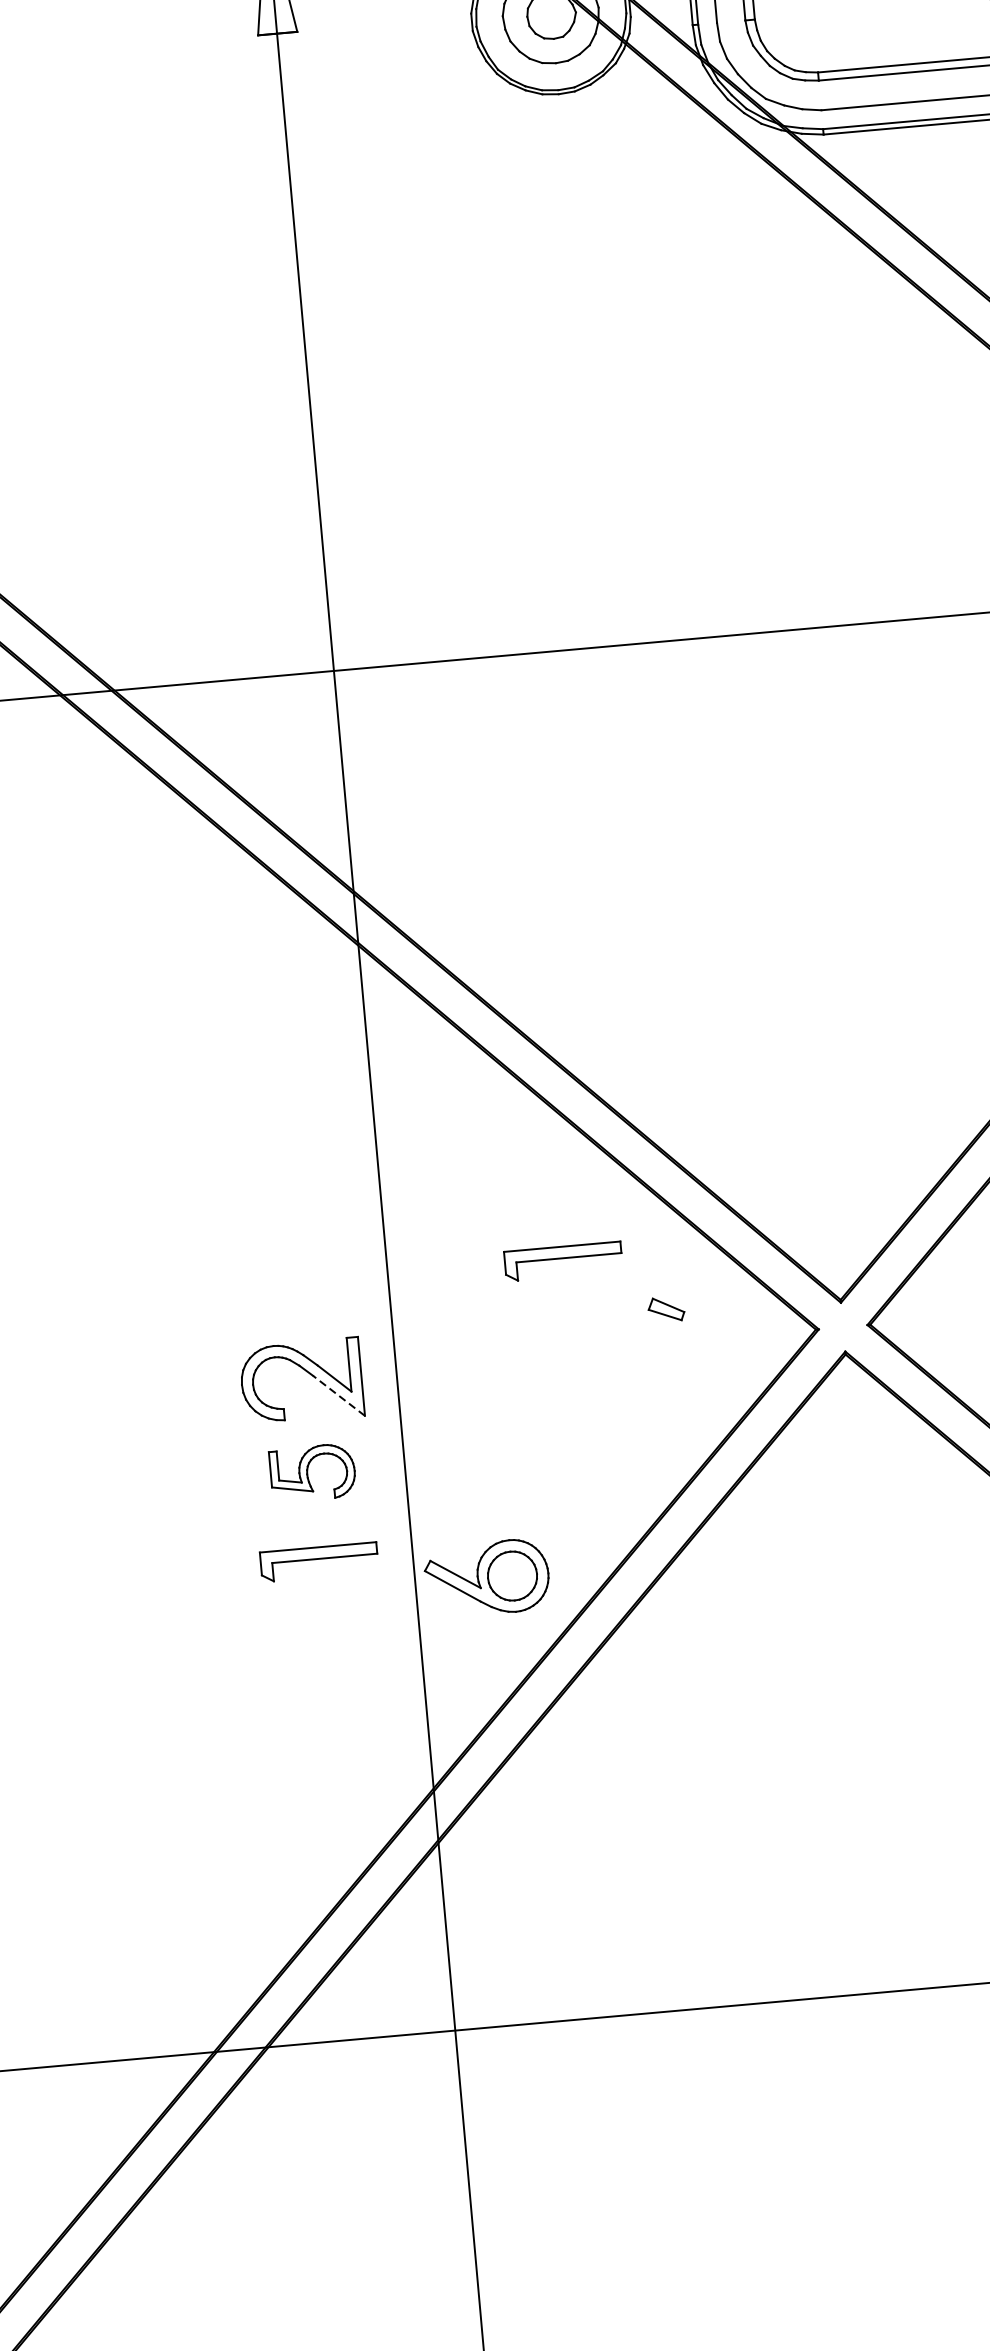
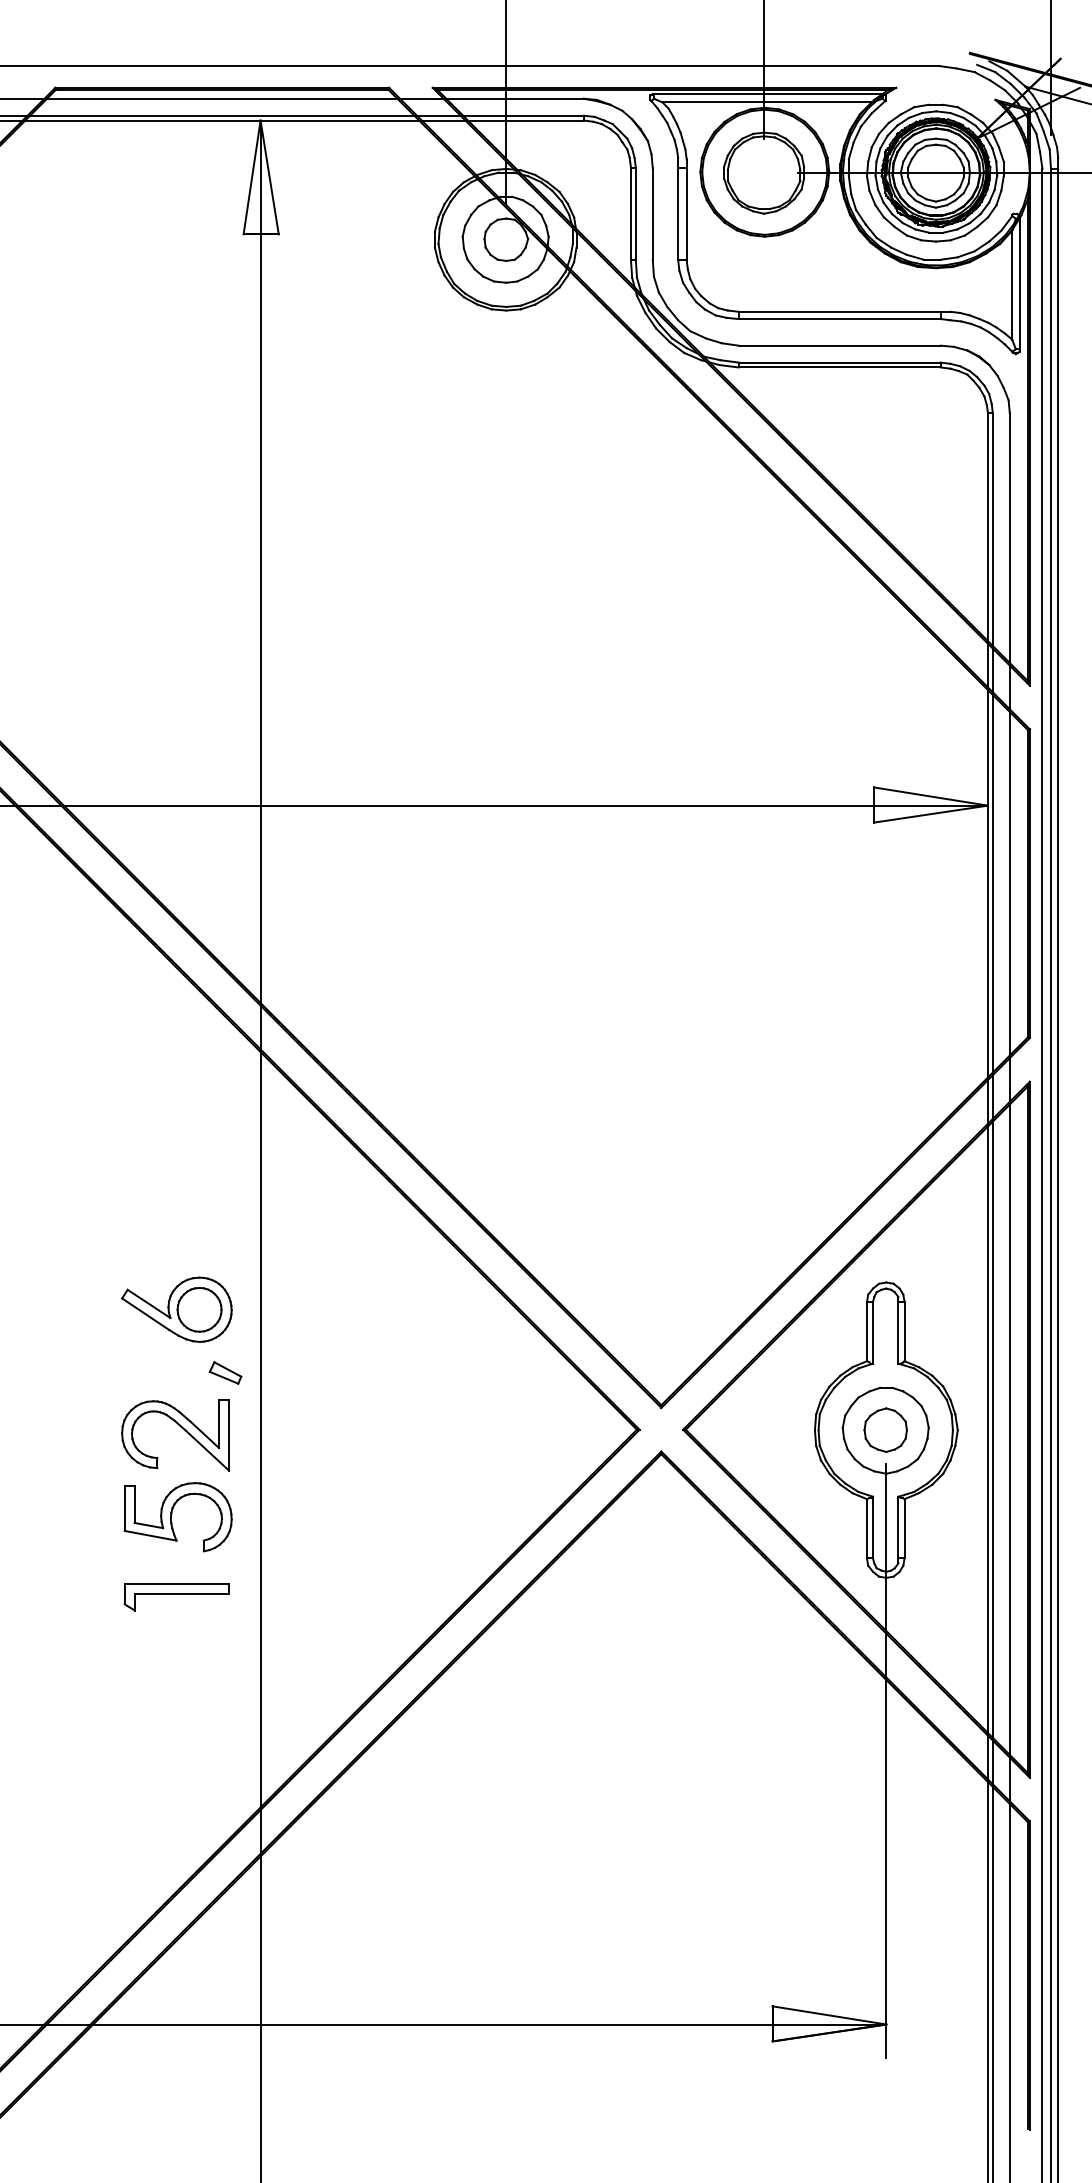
part: (563, 1261) -> (417, 1349), removed
part: (666, 1309) -> (225, 1372), moved
line: (338, 1395) -> (207, 1450), dashed -> solid
part: (312, 1473) -> (177, 1517), size x1.43
part: (486, 1578) -> (176, 1309), moved

